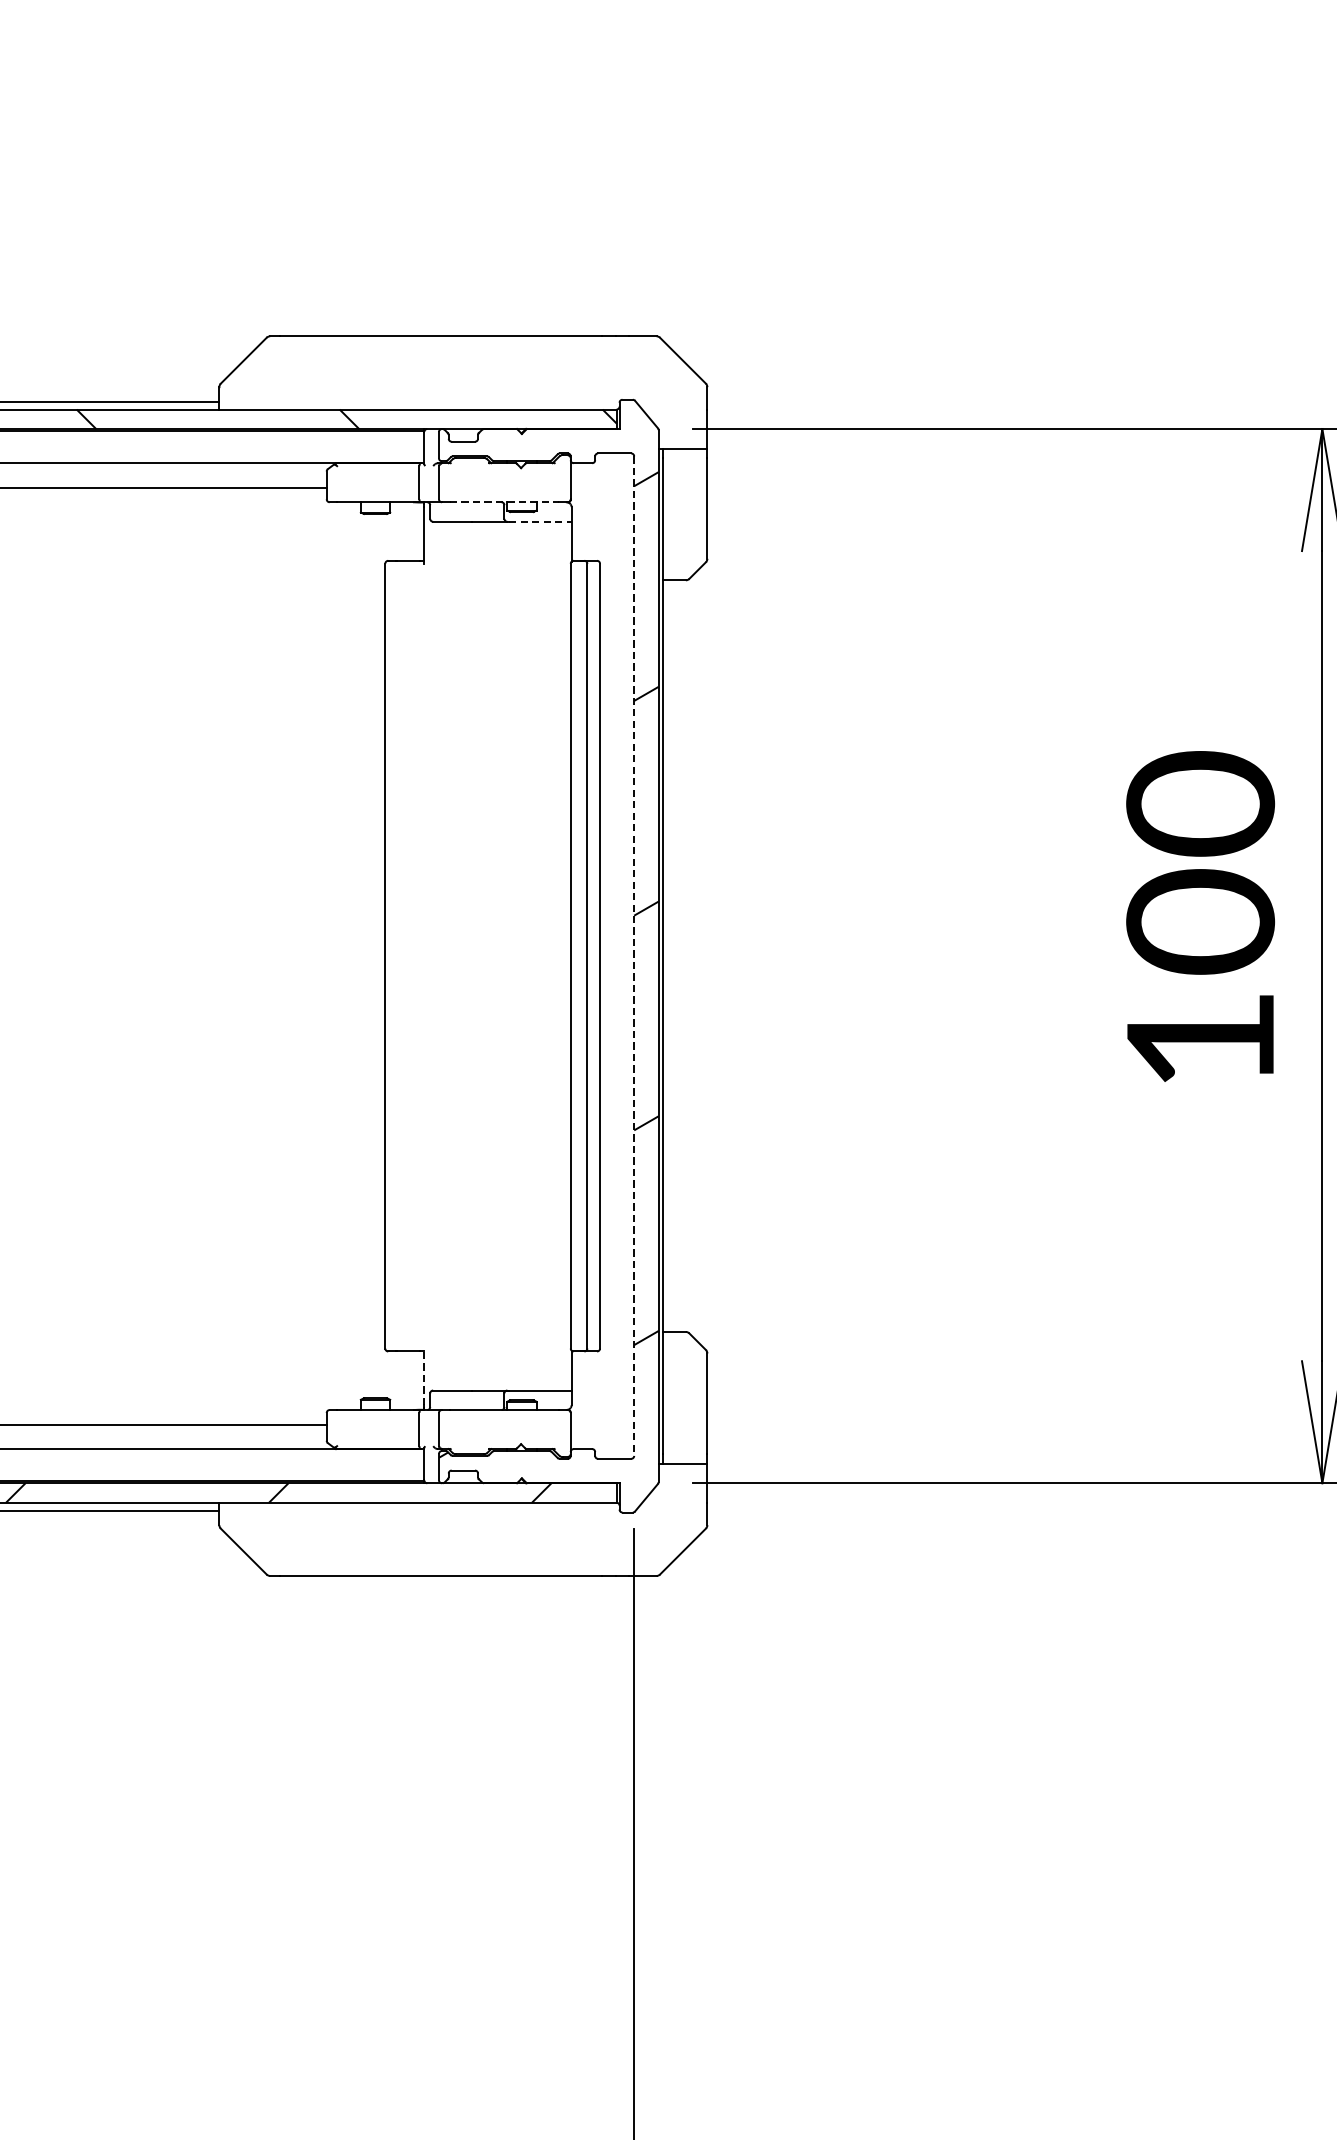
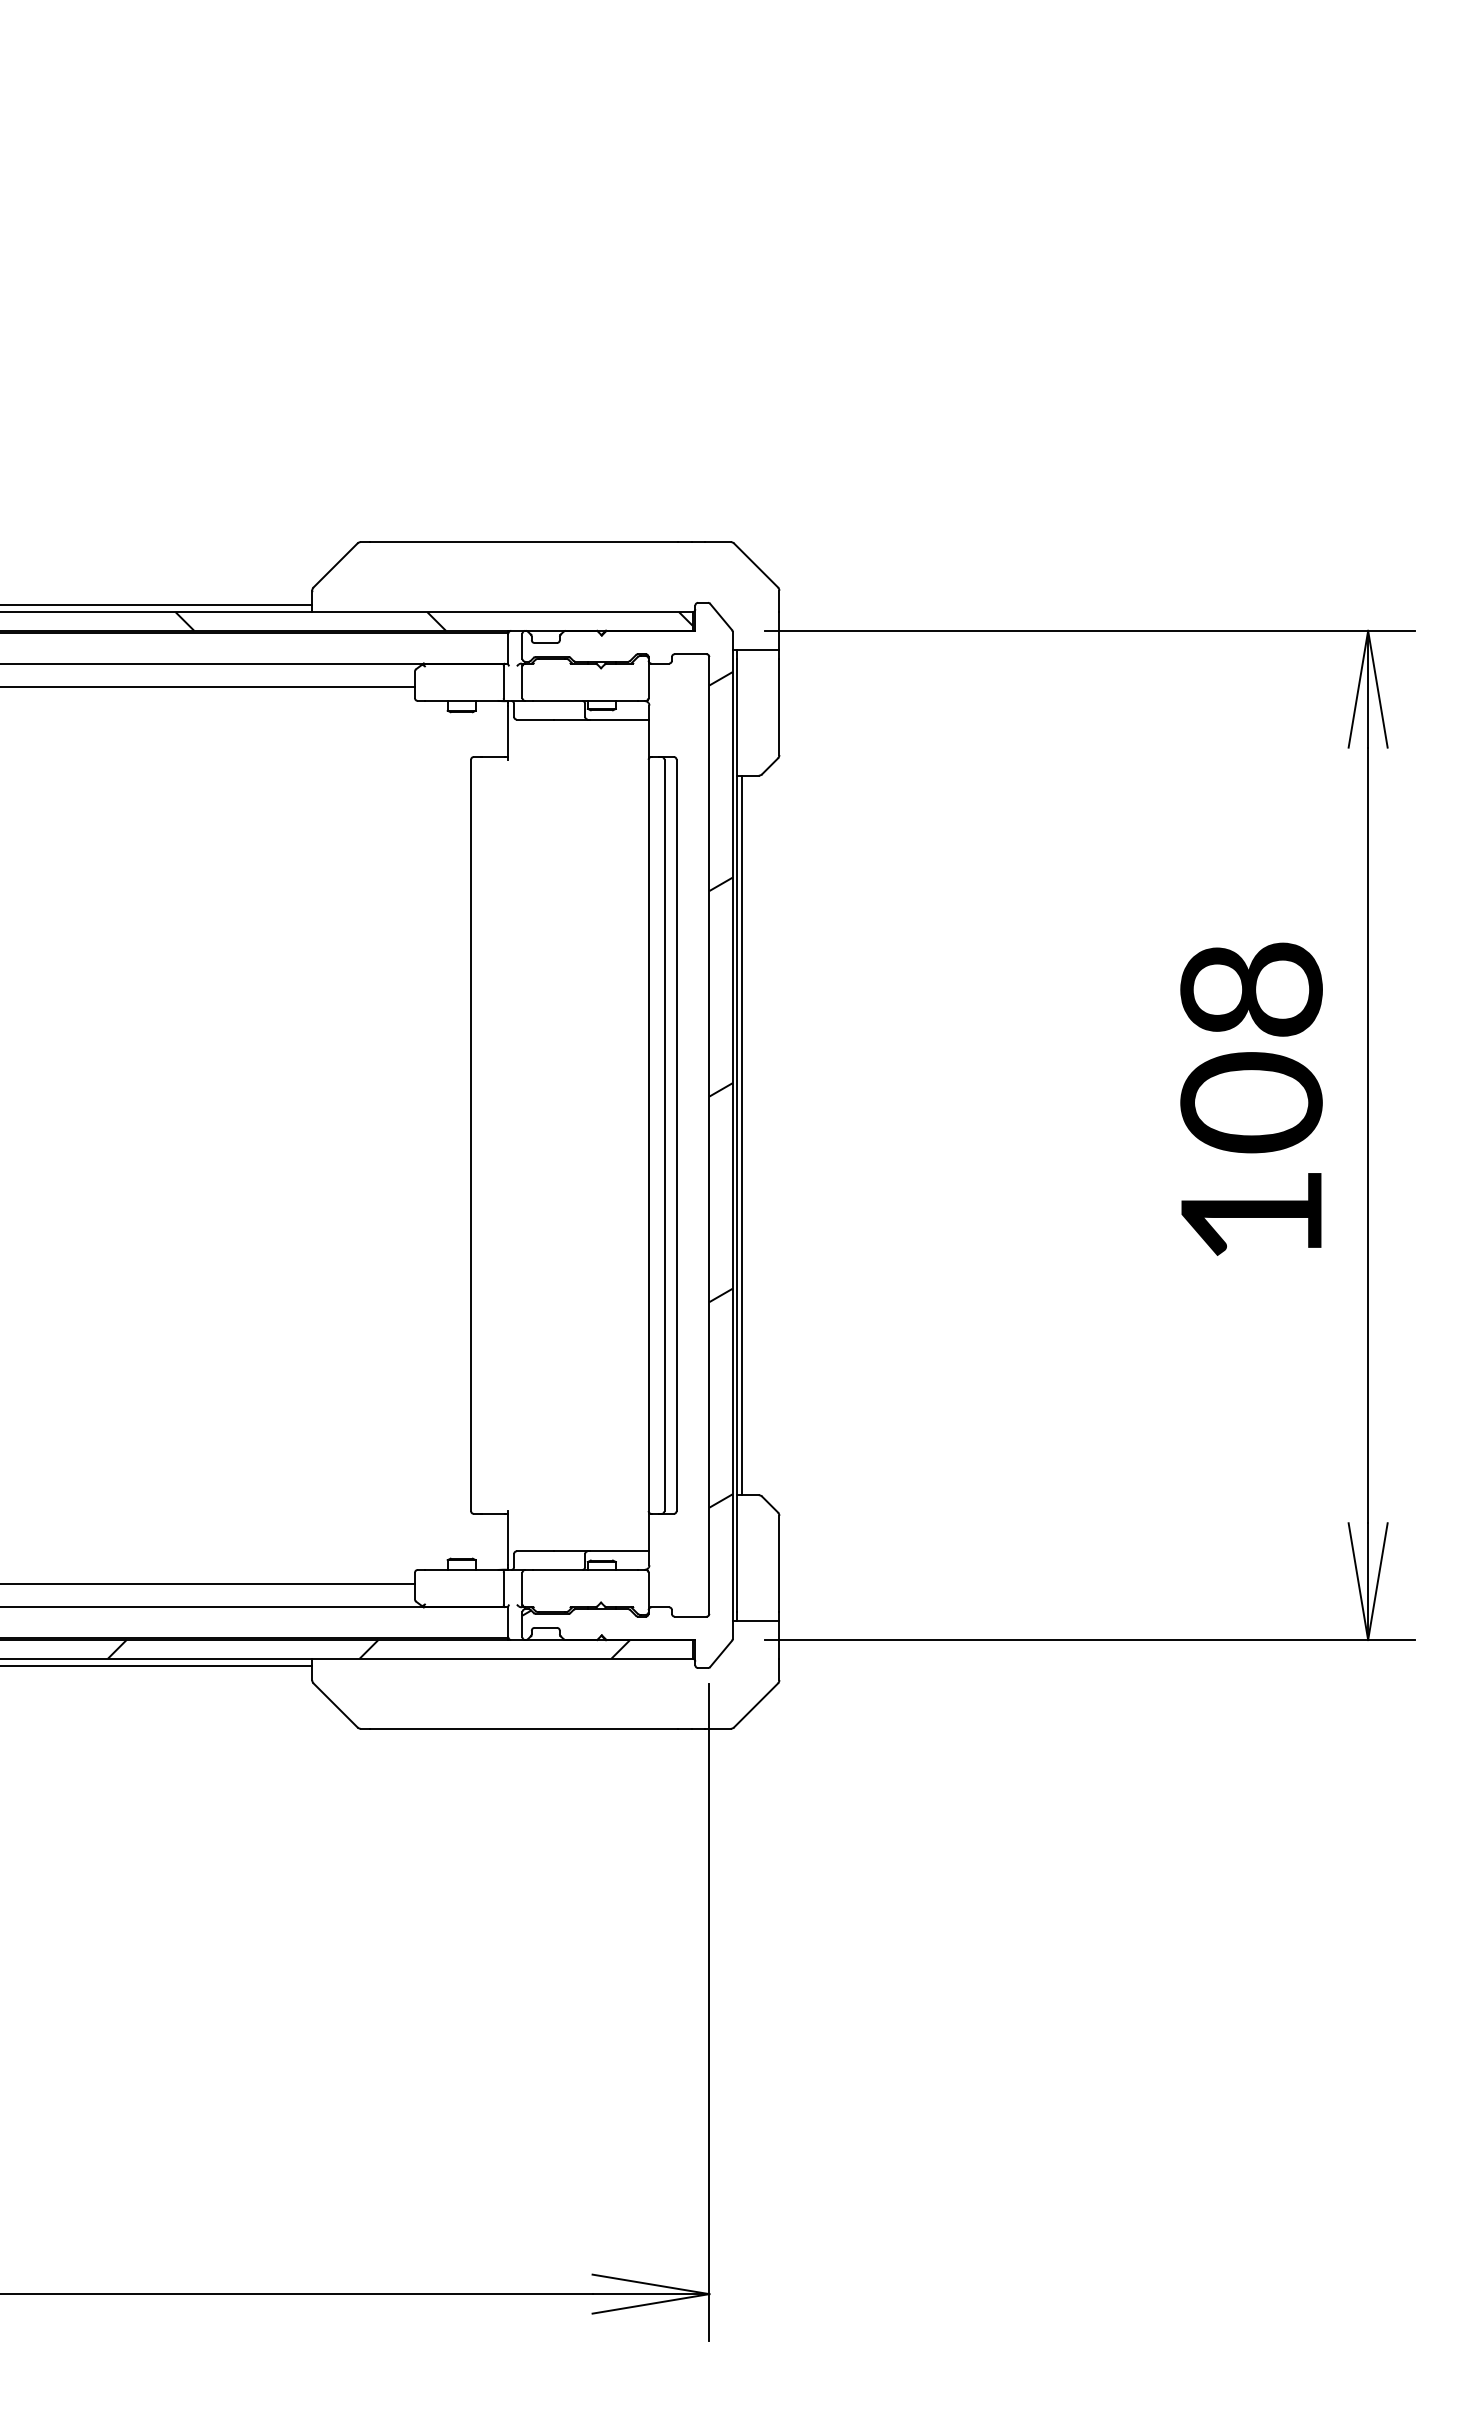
line: (504, 501) -> (585, 700), dashed -> solid
line: (540, 521) -> (619, 719), dashed -> solid
text: (1200, 803) -> (1251, 989), 100 -> 108
line: (634, 956) -> (709, 1135), dashed -> solid
line: (668, 956) -> (742, 1135), added
line: (424, 1376) -> (508, 1537), dashed -> solid

